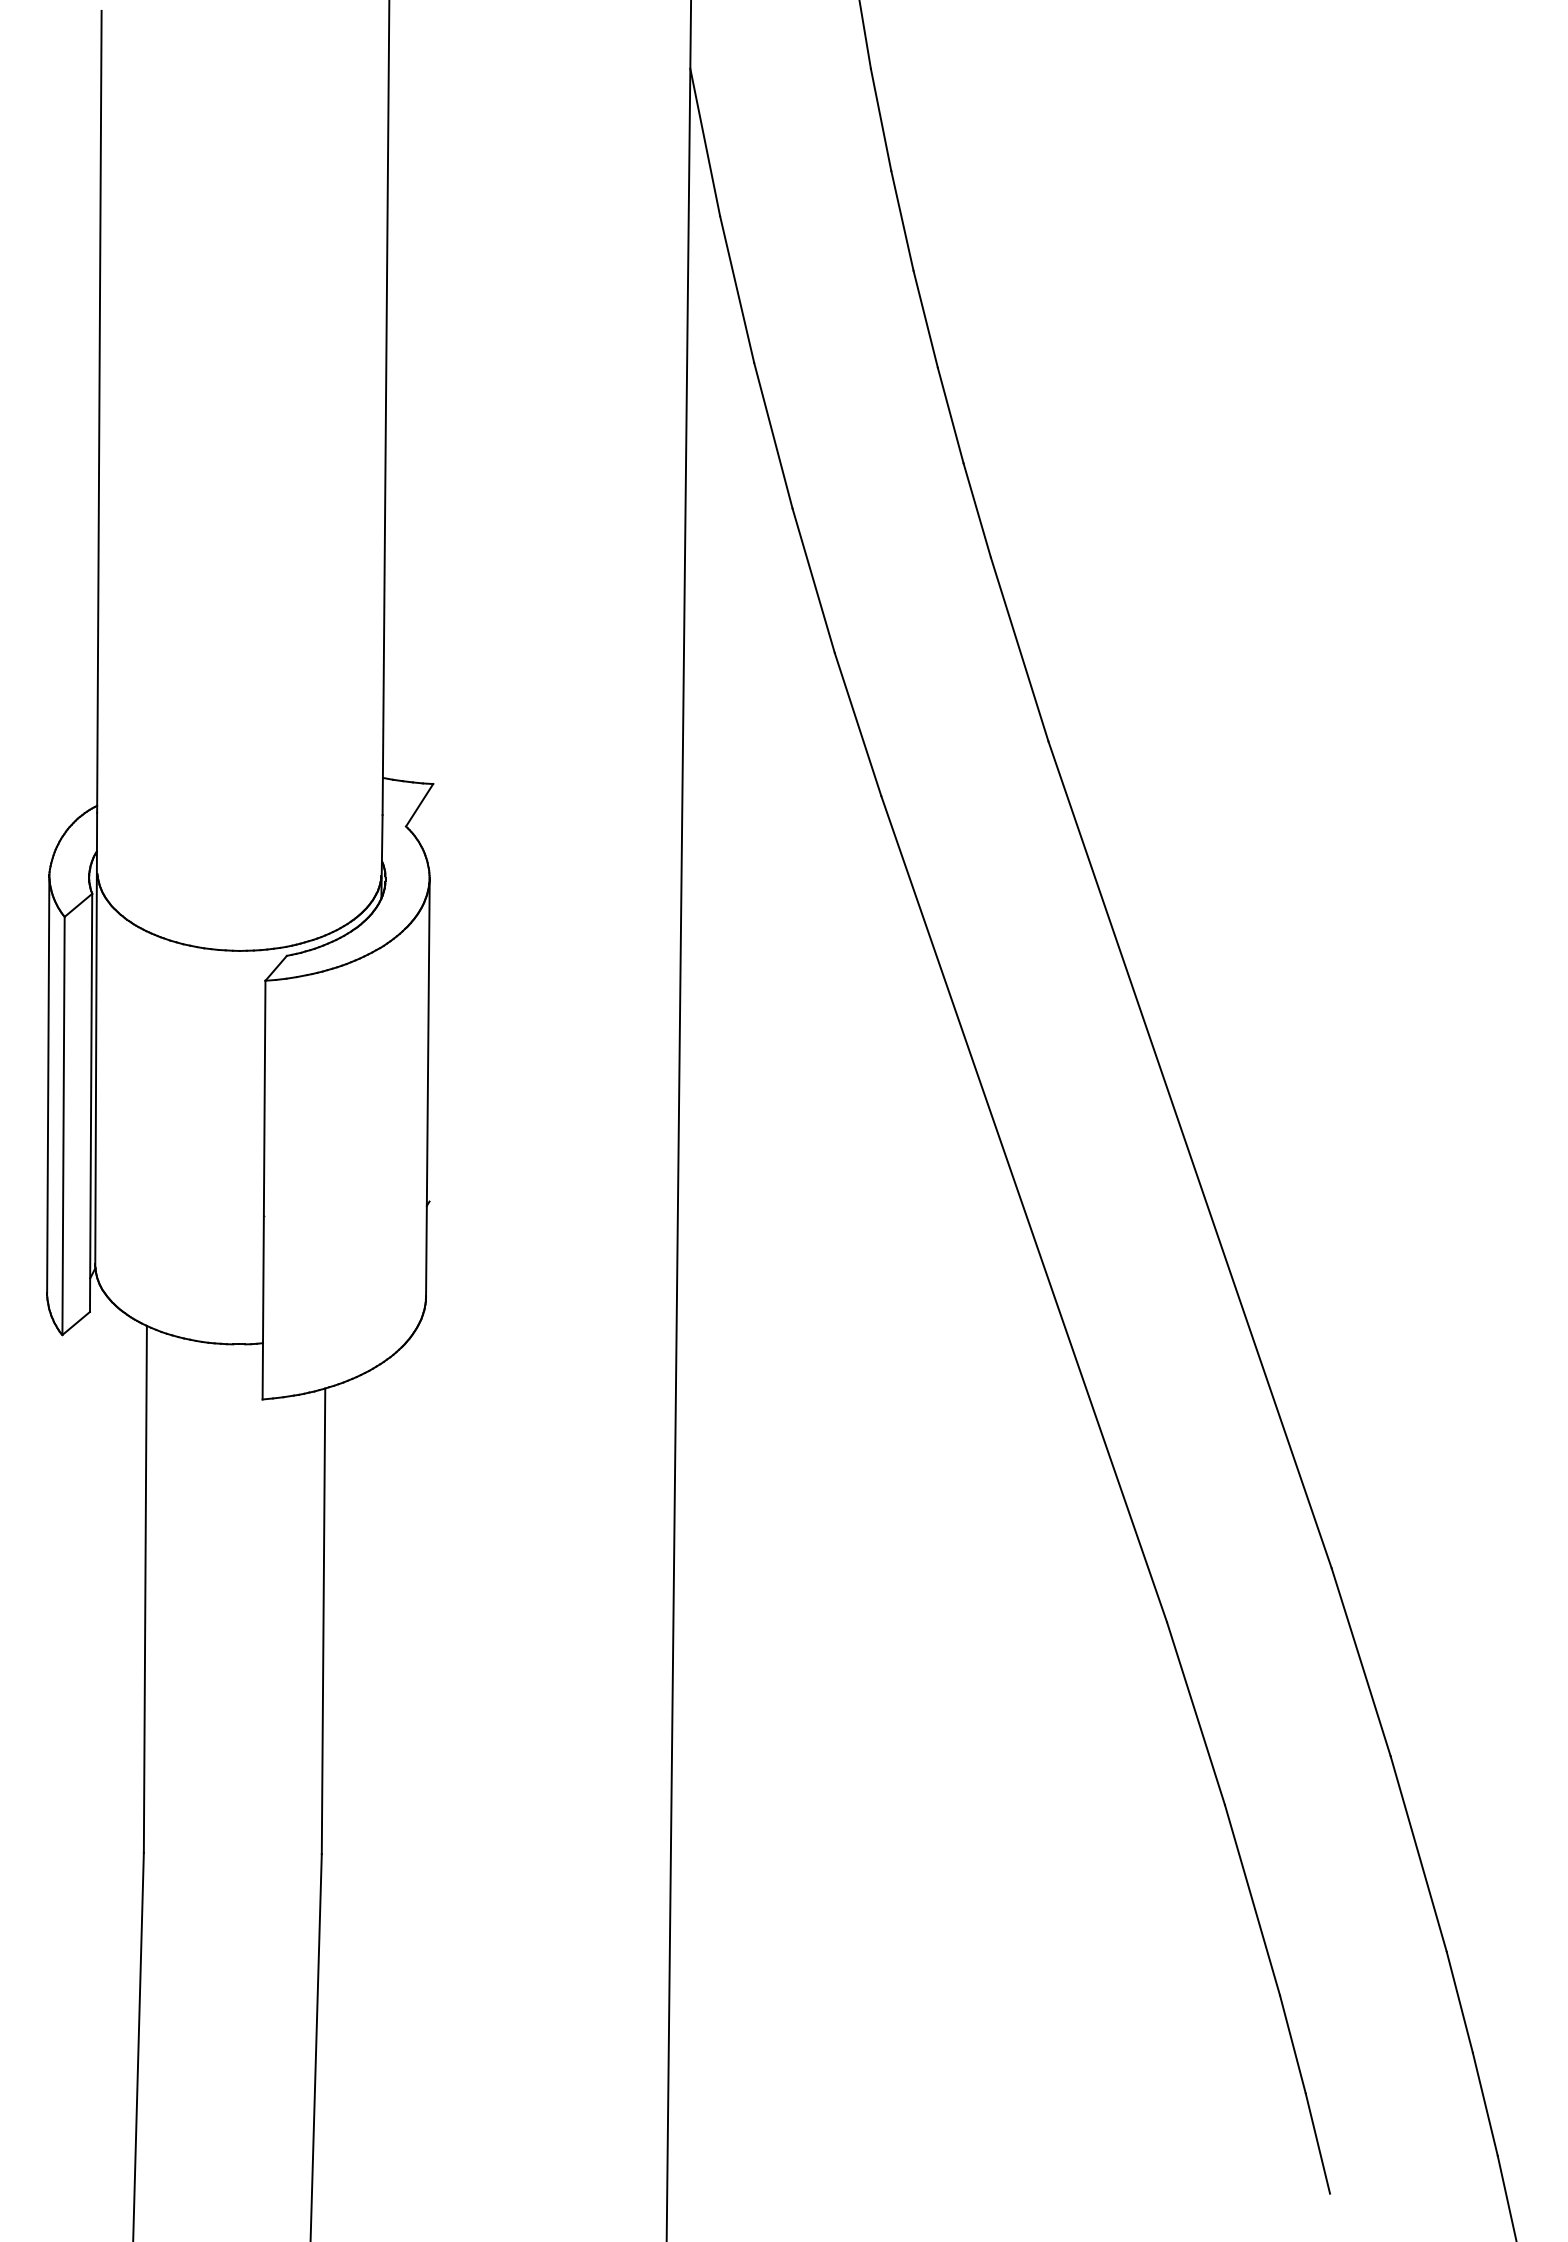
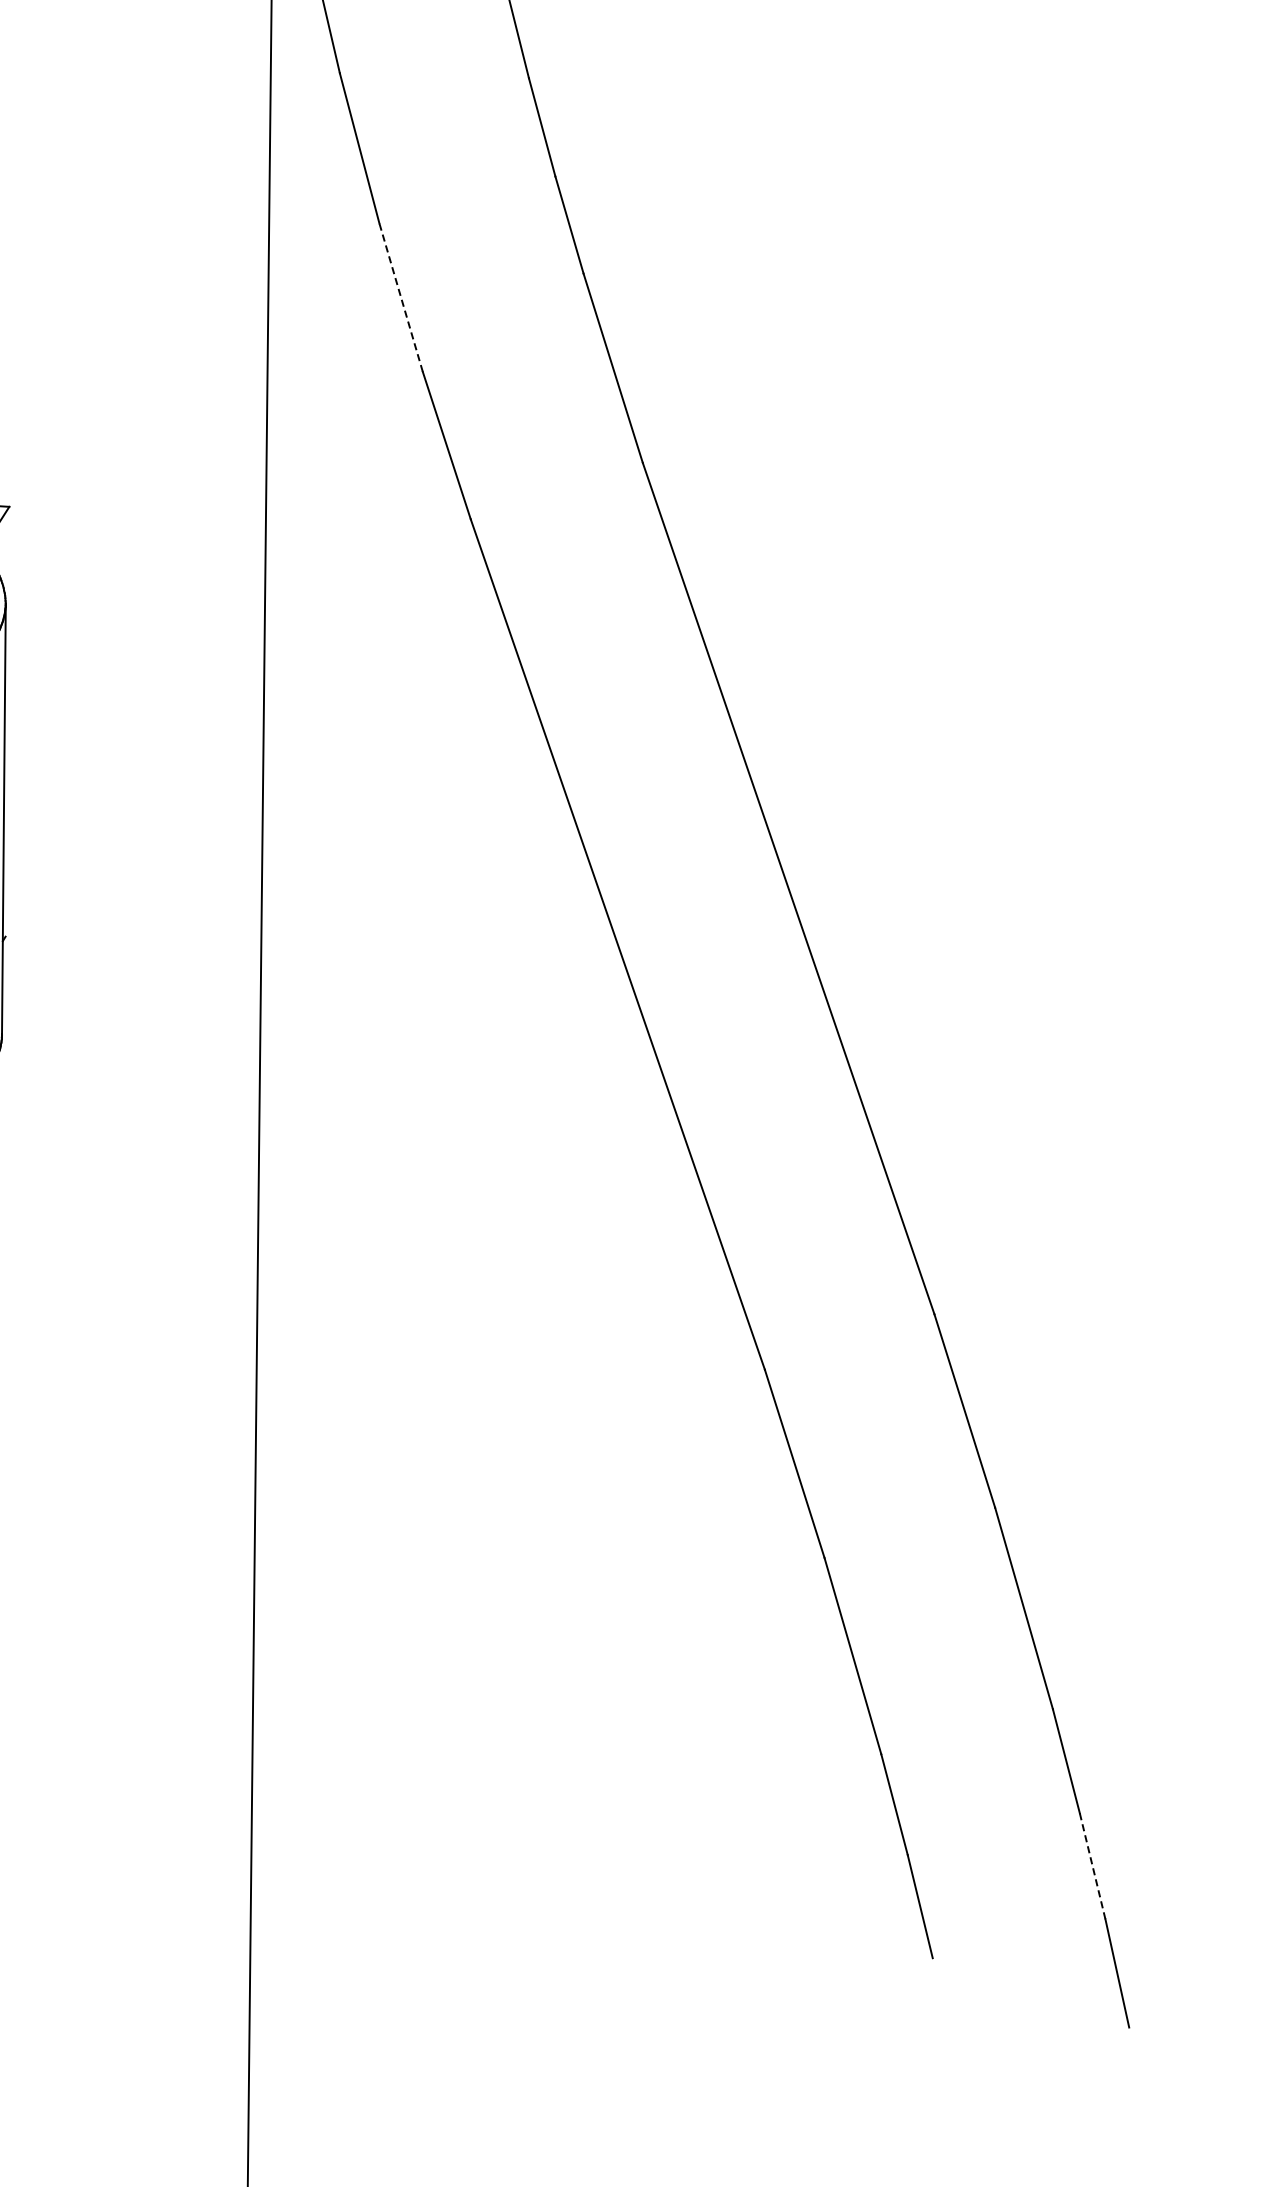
line: (813, 580) -> (400, 297), solid -> dashed
line: (1485, 2104) -> (1092, 1866), solid -> dashed

